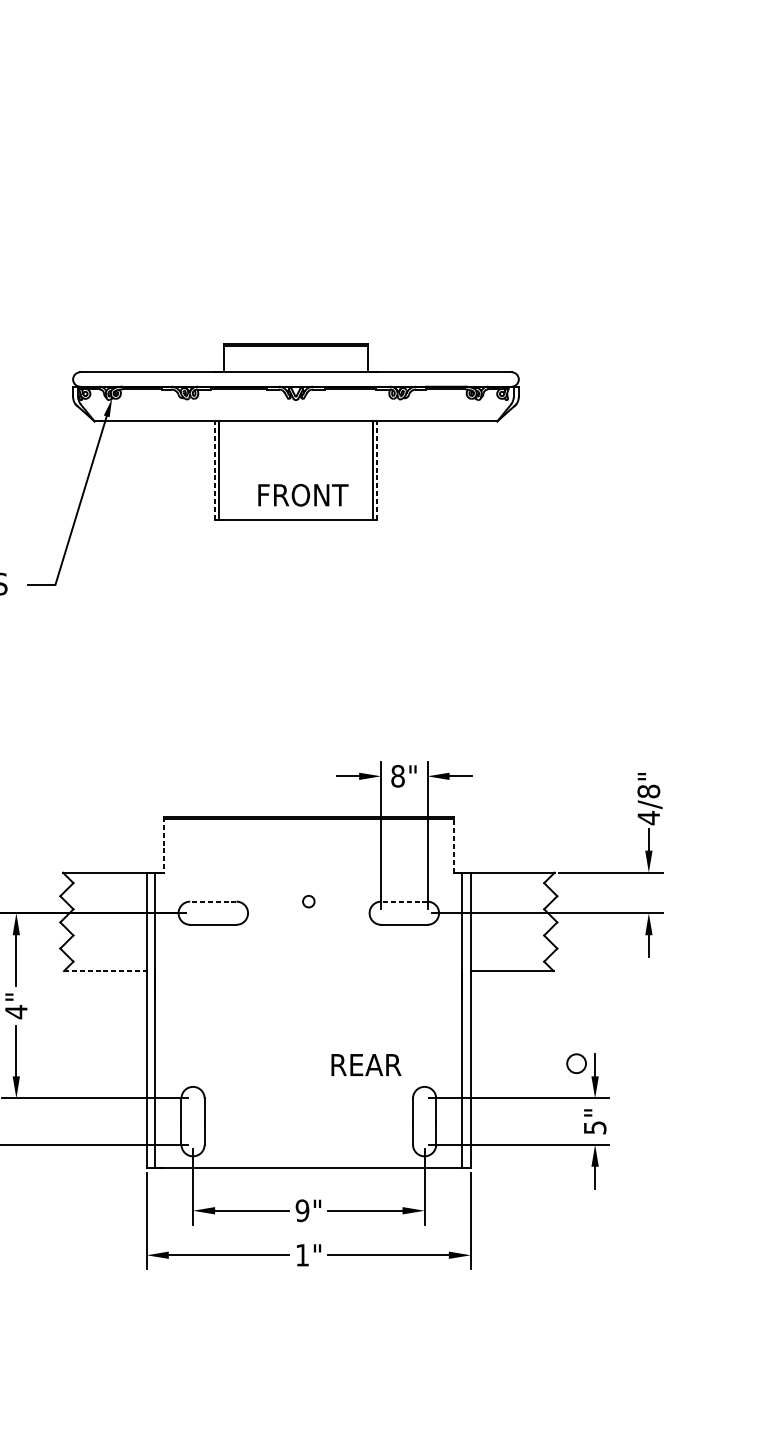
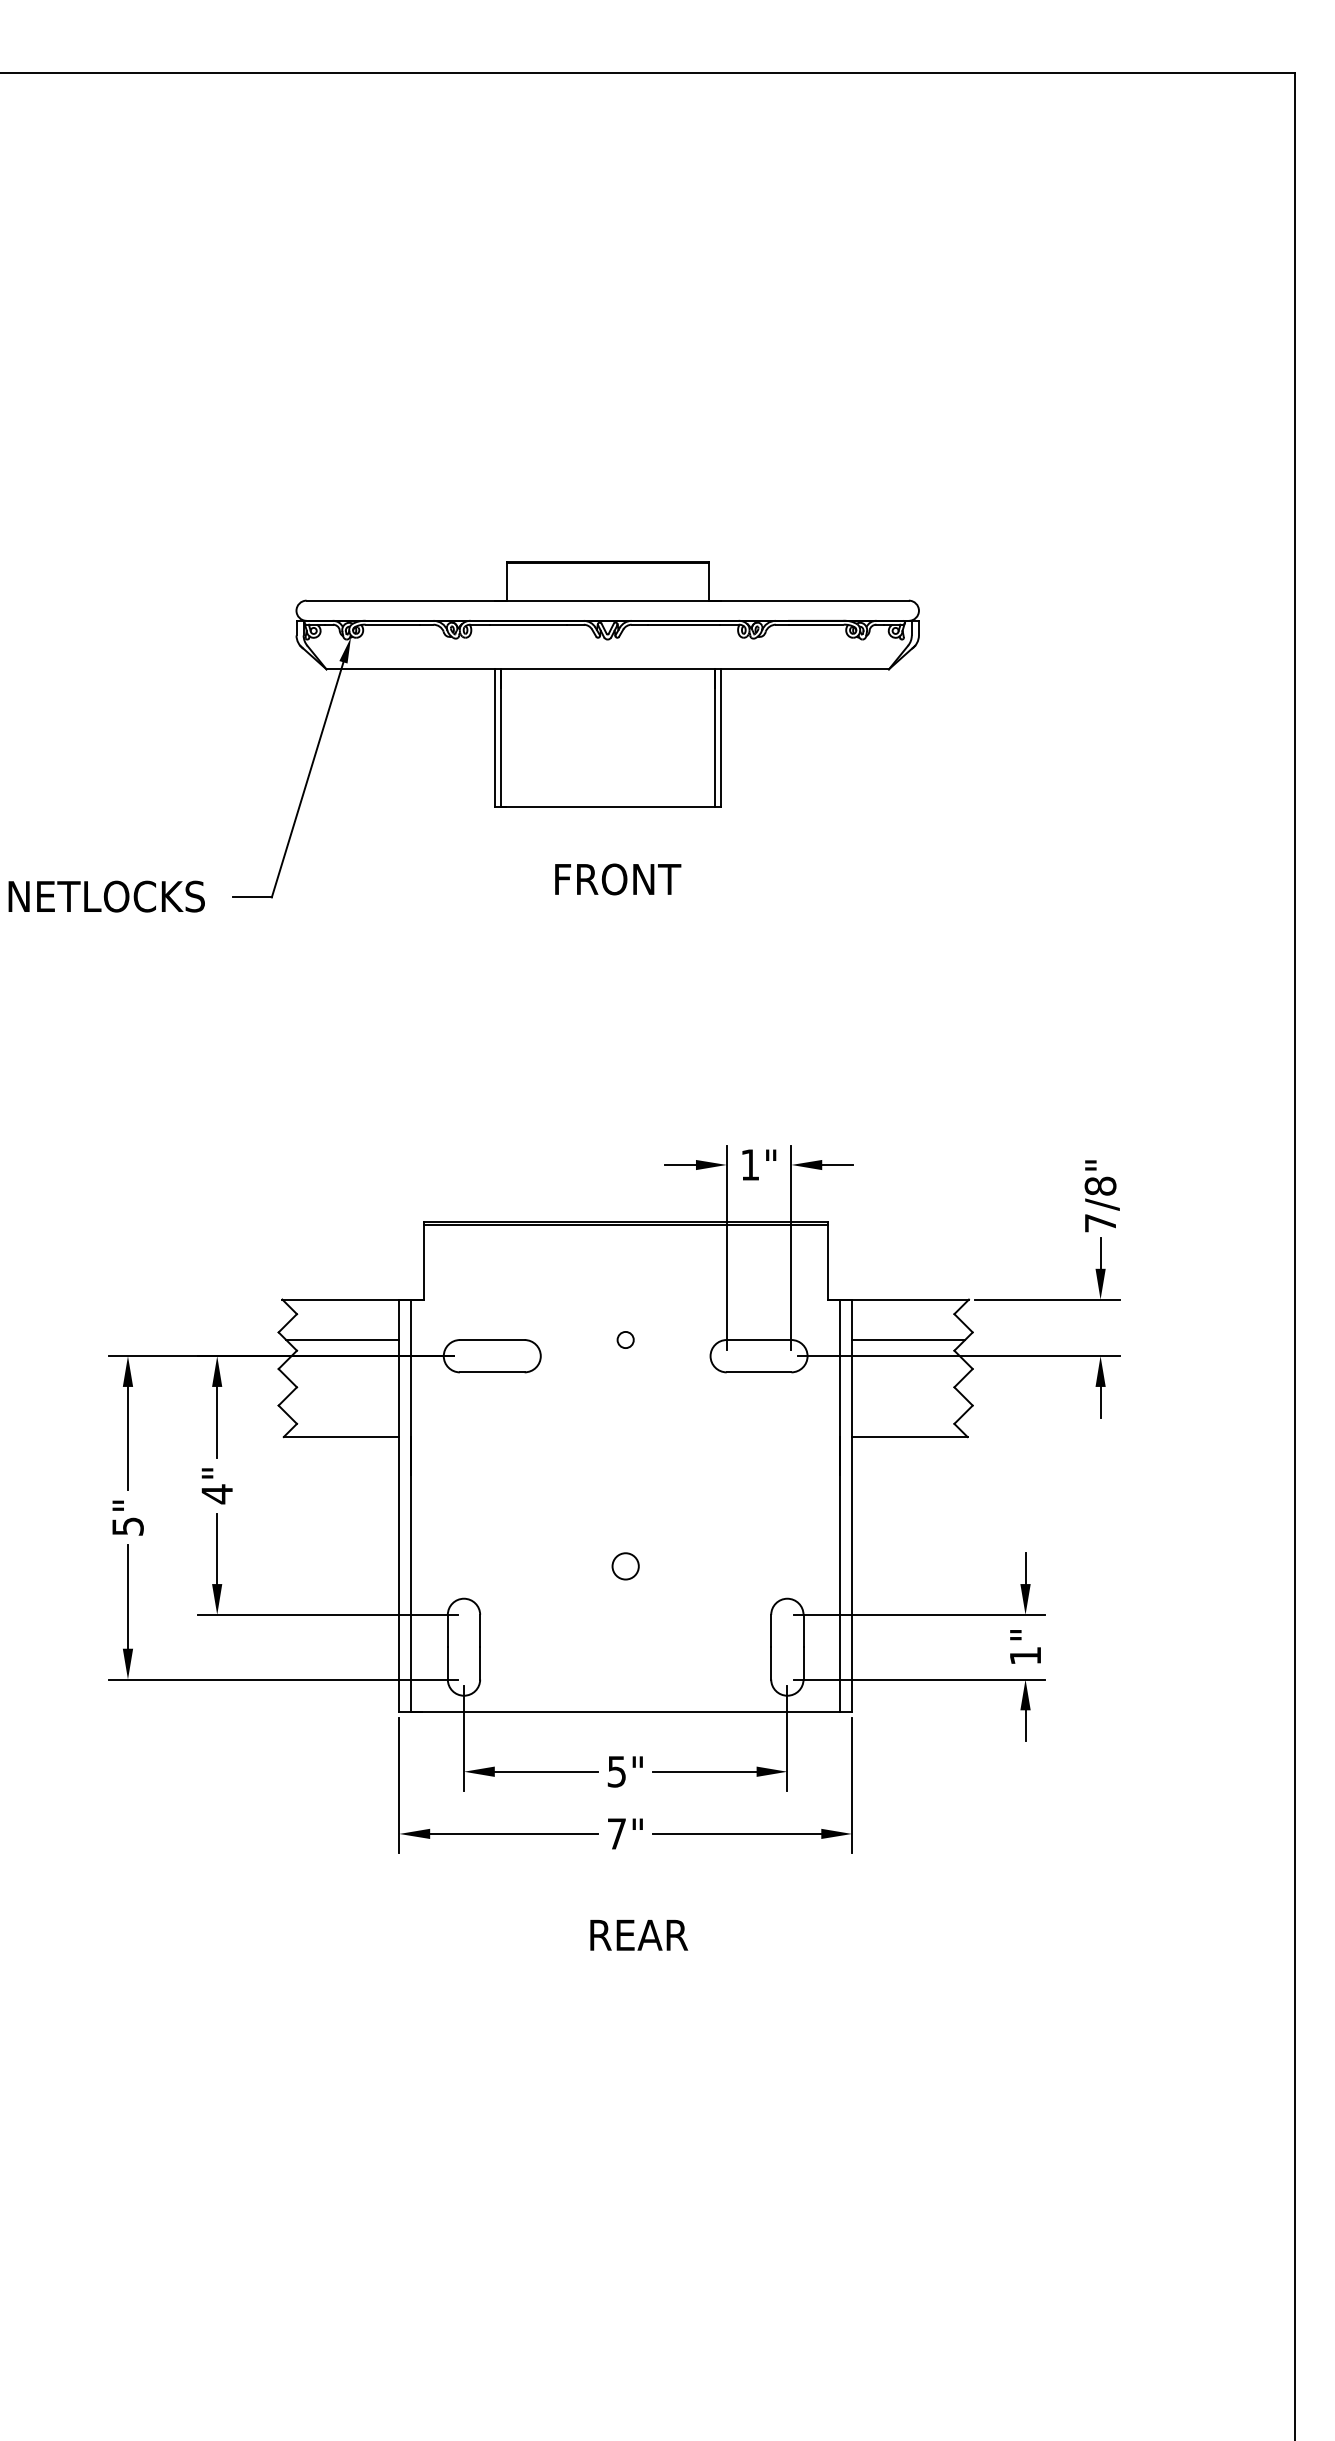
line: (214, 470) -> (494, 738), dashed -> solid
line: (376, 470) -> (720, 738), dashed -> solid
text: (303, 495) -> (618, 879), moved
text: (397, 775) -> (749, 1164), 8" -> 1"
text: (648, 818) -> (1100, 1223), 4/8" -> 7/8"
line: (164, 844) -> (423, 1260), dashed -> solid
line: (453, 844) -> (827, 1260), dashed -> solid
line: (106, 901) -> (342, 1340), added
line: (212, 901) -> (491, 1340), dashed -> solid
line: (403, 901) -> (758, 1340), dashed -> solid
line: (511, 901) -> (908, 1340), added
line: (105, 971) -> (341, 1437), dashed -> solid
circle: (576, 1063) -> (625, 1566), moved
text: (366, 1065) -> (639, 1935), moved
text: (595, 1127) -> (1025, 1655), 5" -> 1"
text: (302, 1210) -> (616, 1771), 9" -> 5"
text: (302, 1254) -> (616, 1833), 1" -> 7"

